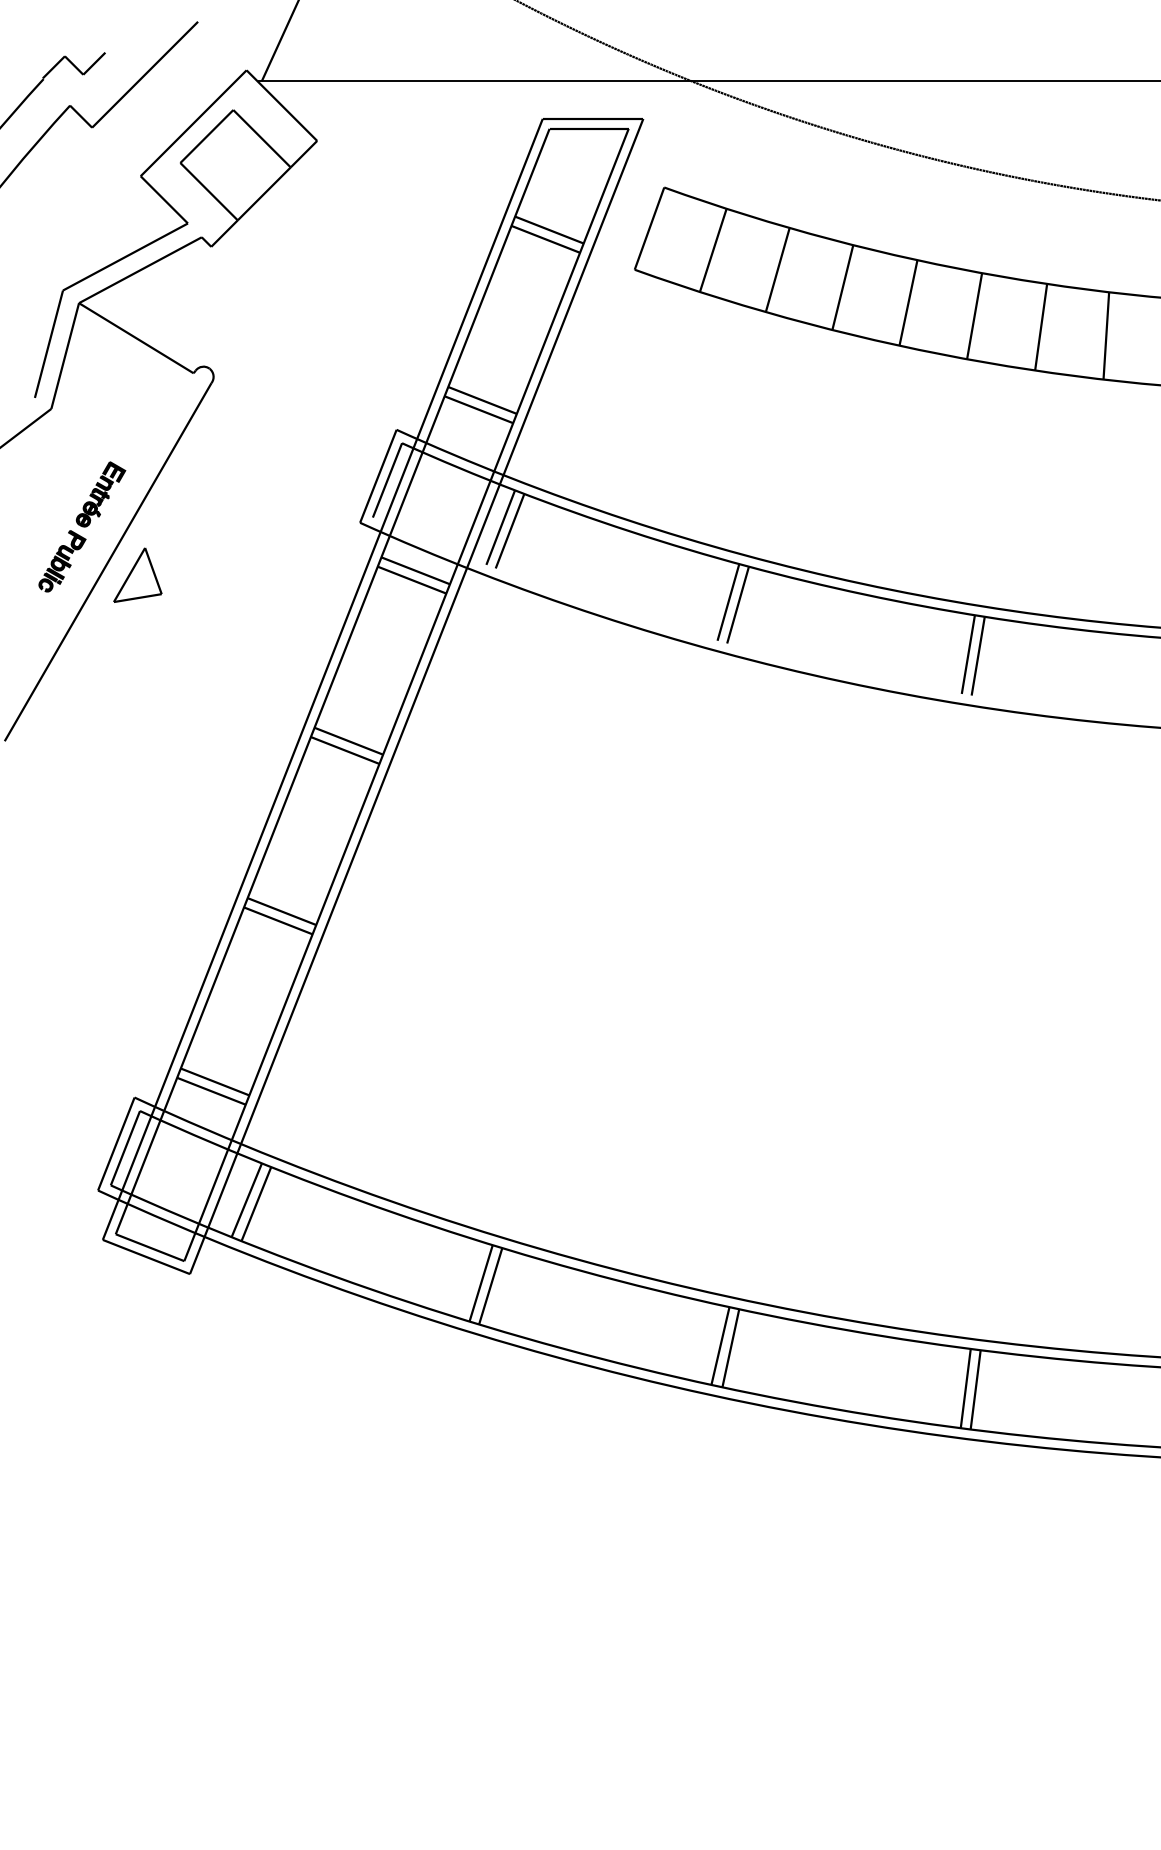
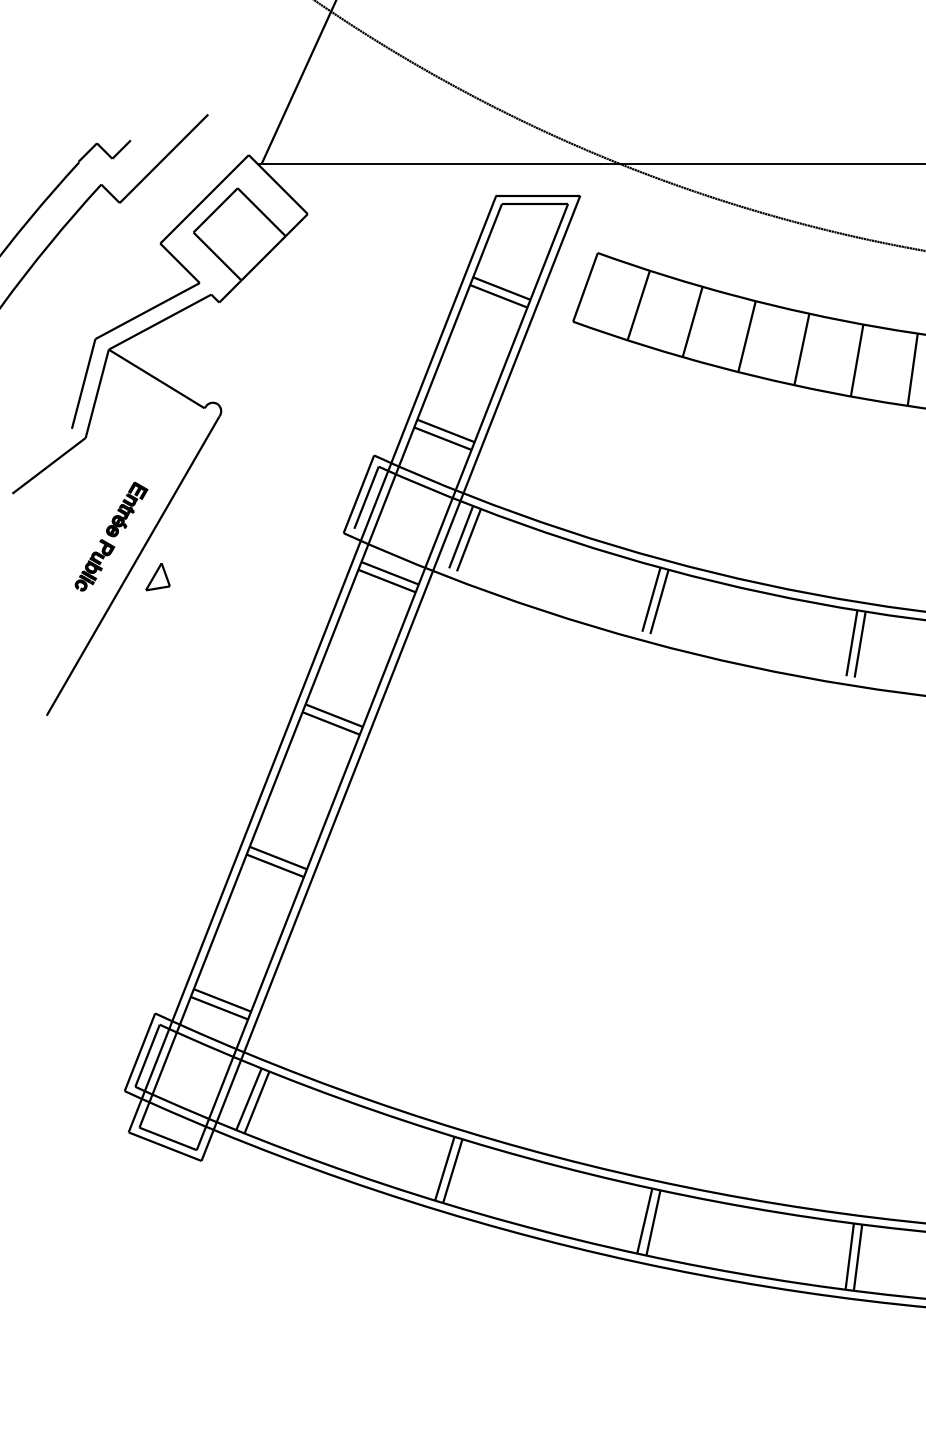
part: (137, 574) -> (157, 576), size x0.6

